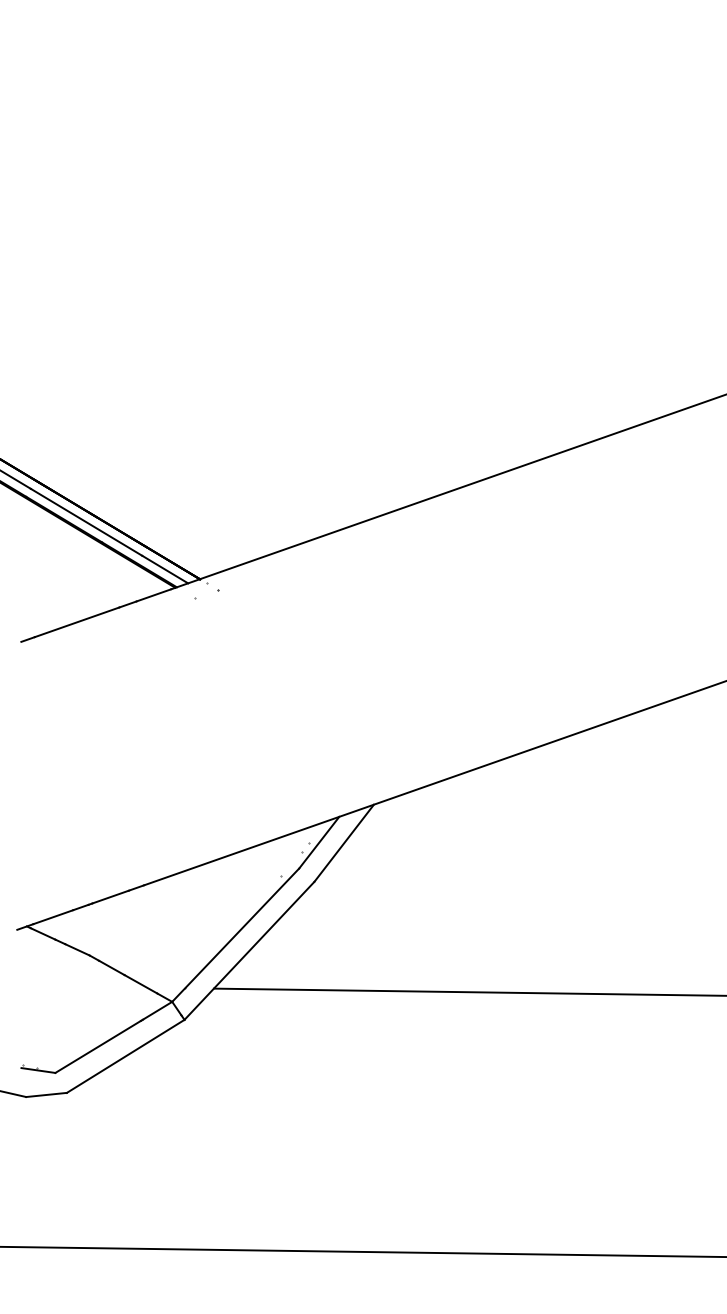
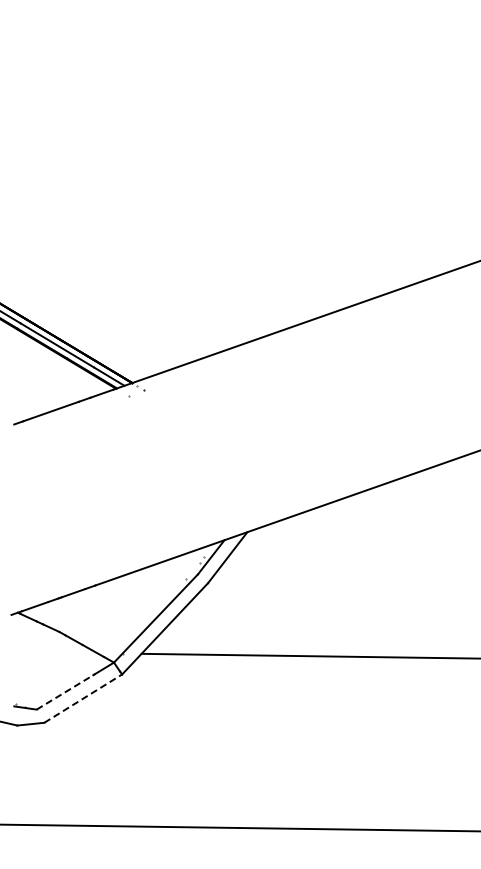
line: (98, 1047) -> (65, 692), solid -> dashed
line: (126, 1056) -> (83, 698), solid -> dashed

